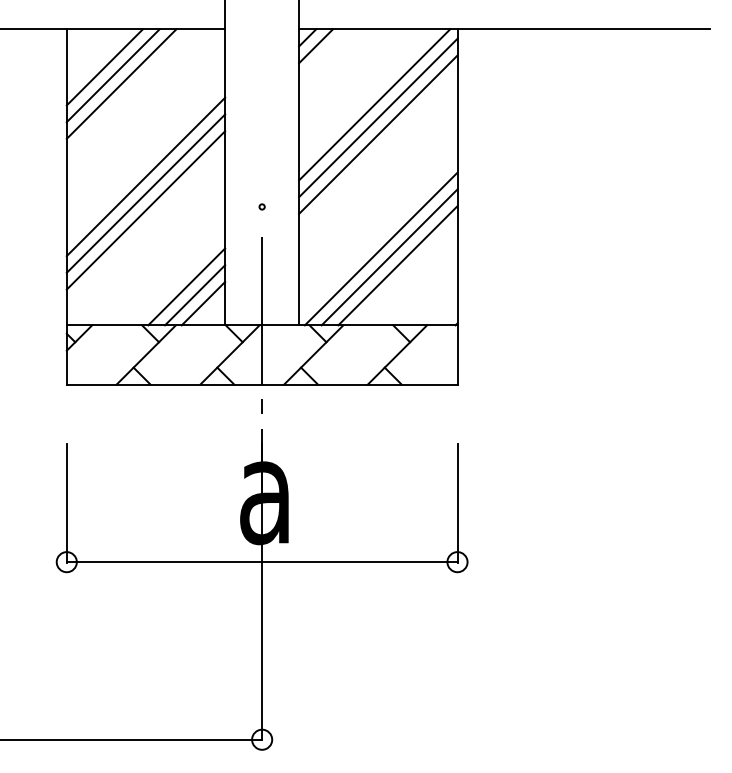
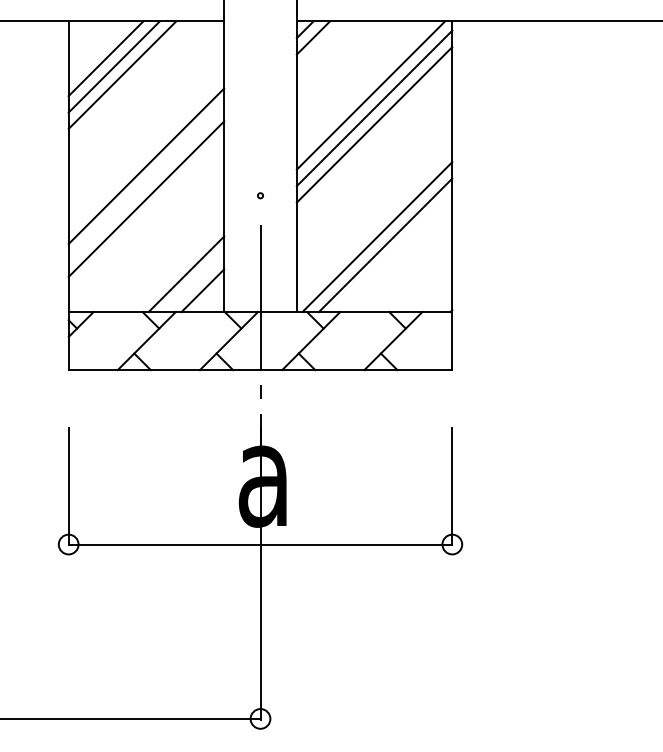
line: (145, 193) -> (145, 182), removed
line: (397, 265) -> (393, 253), removed
line: (195, 295) -> (195, 282), removed

